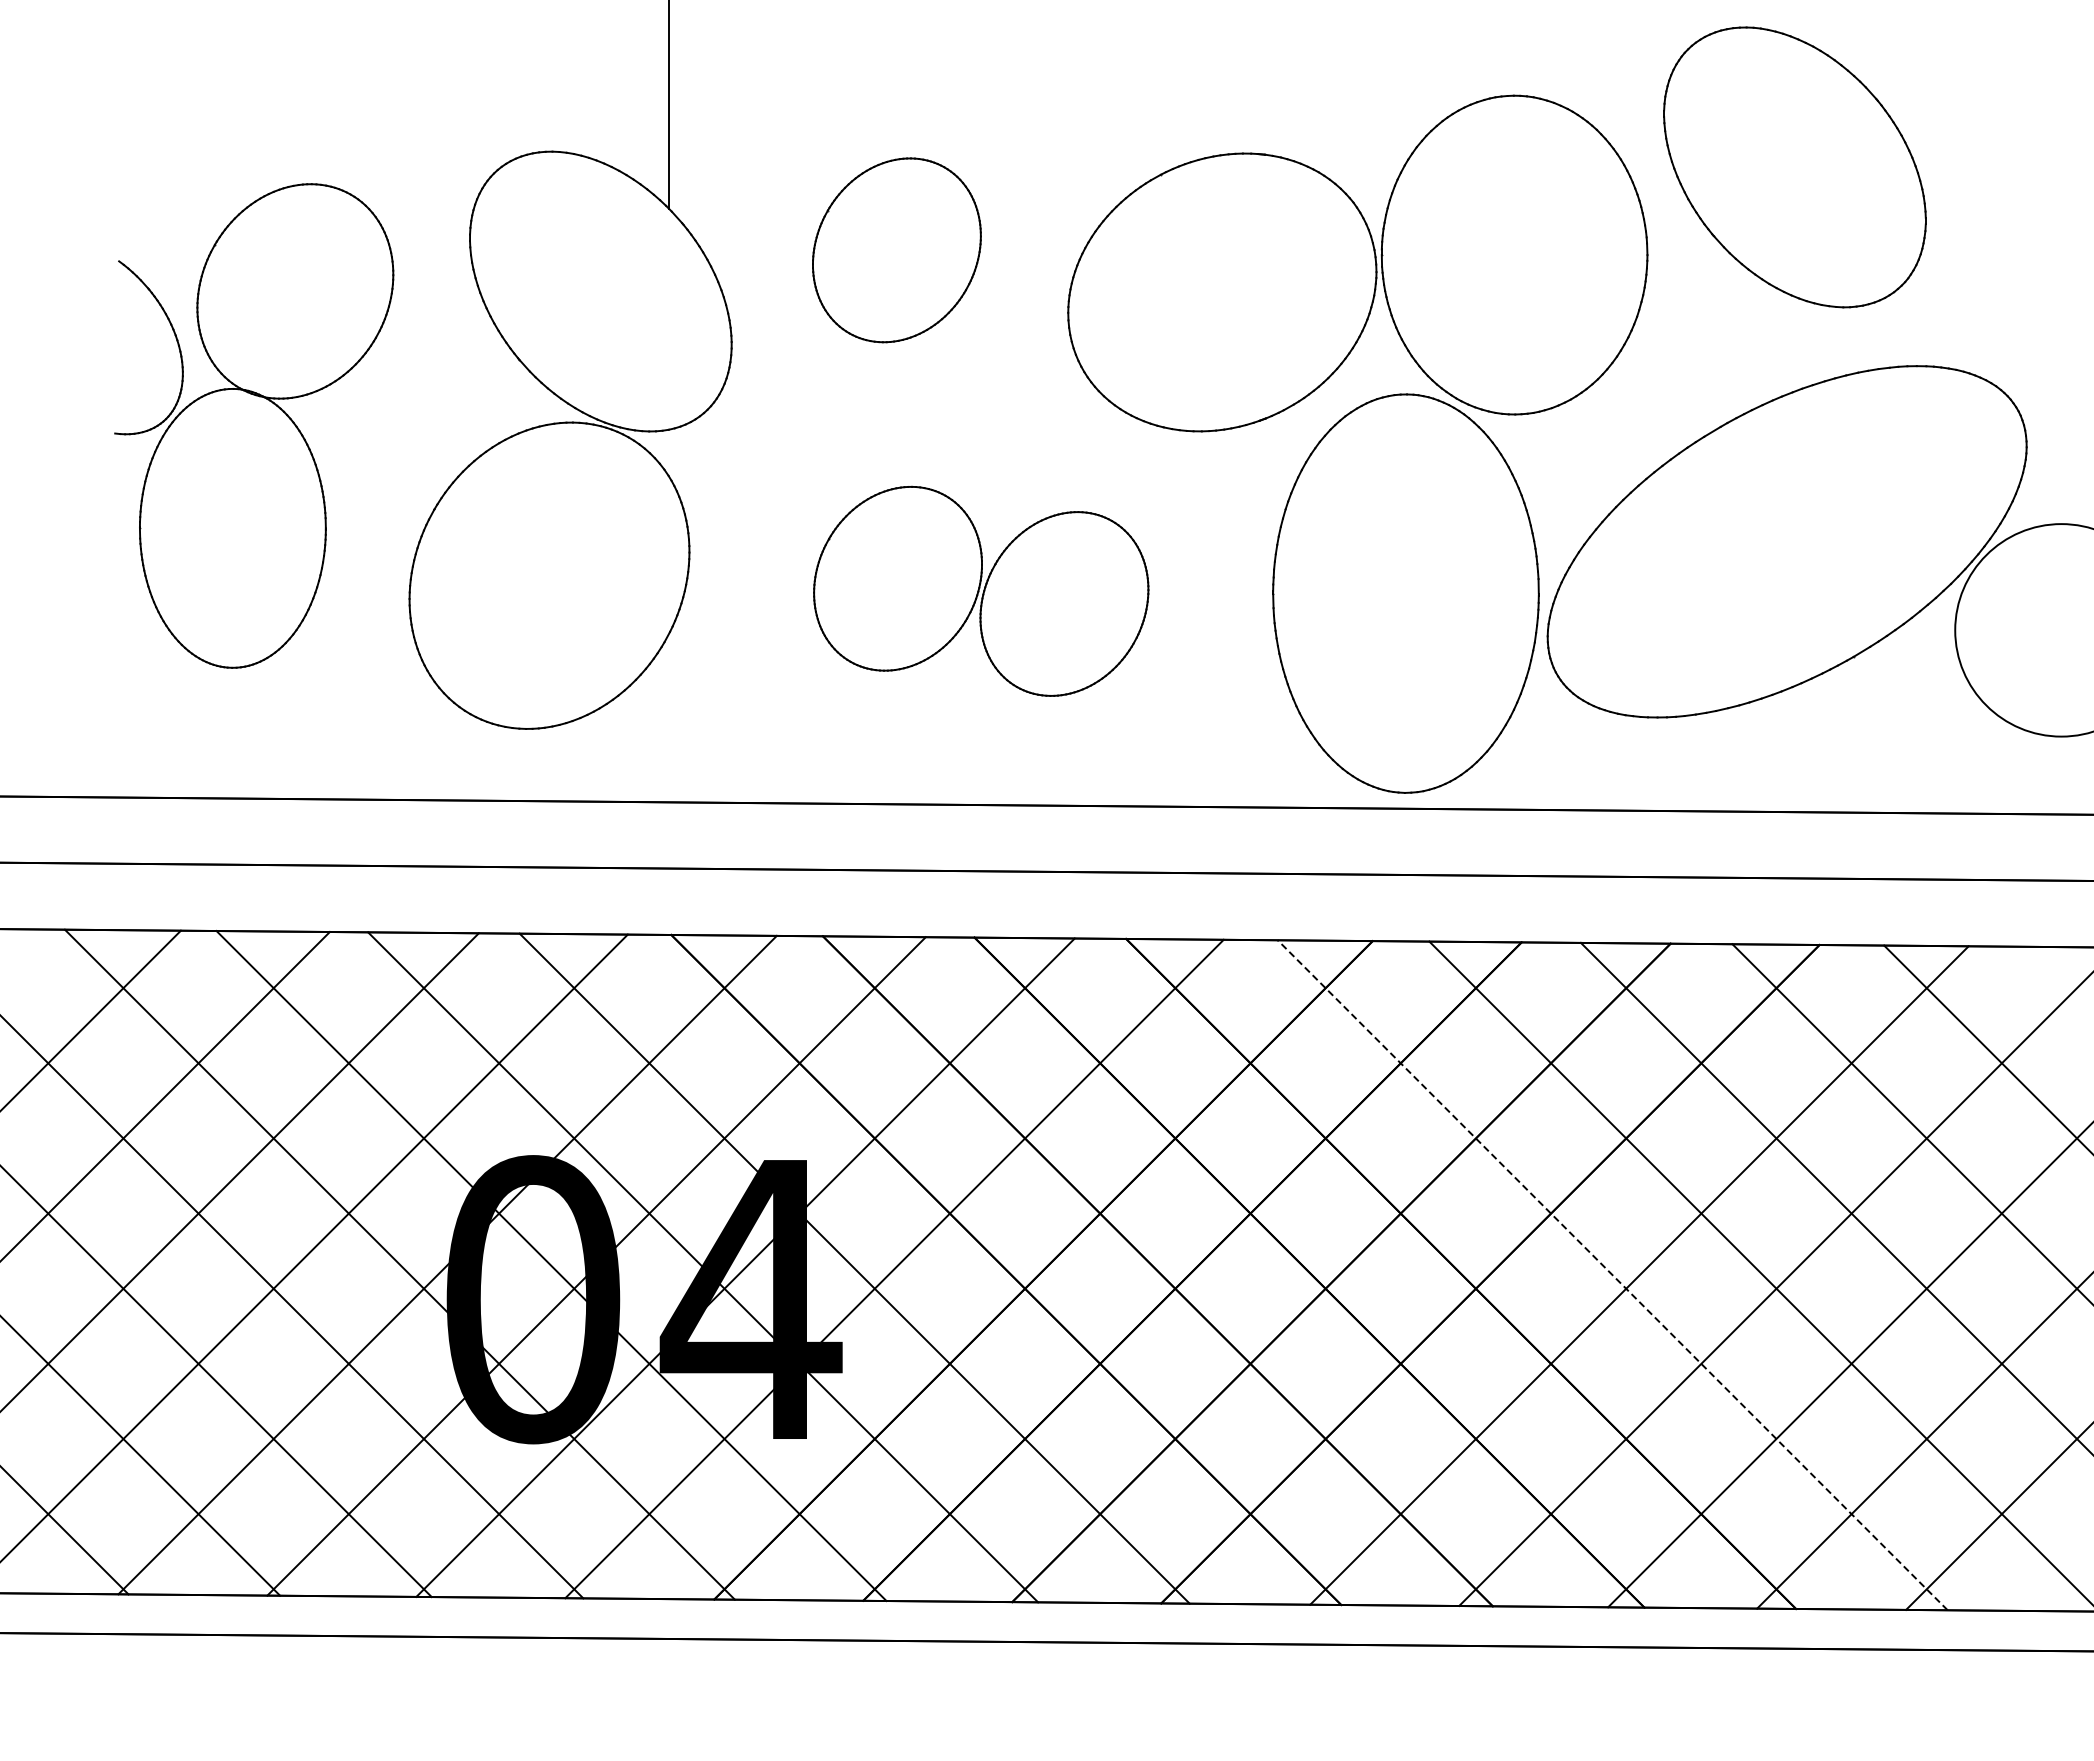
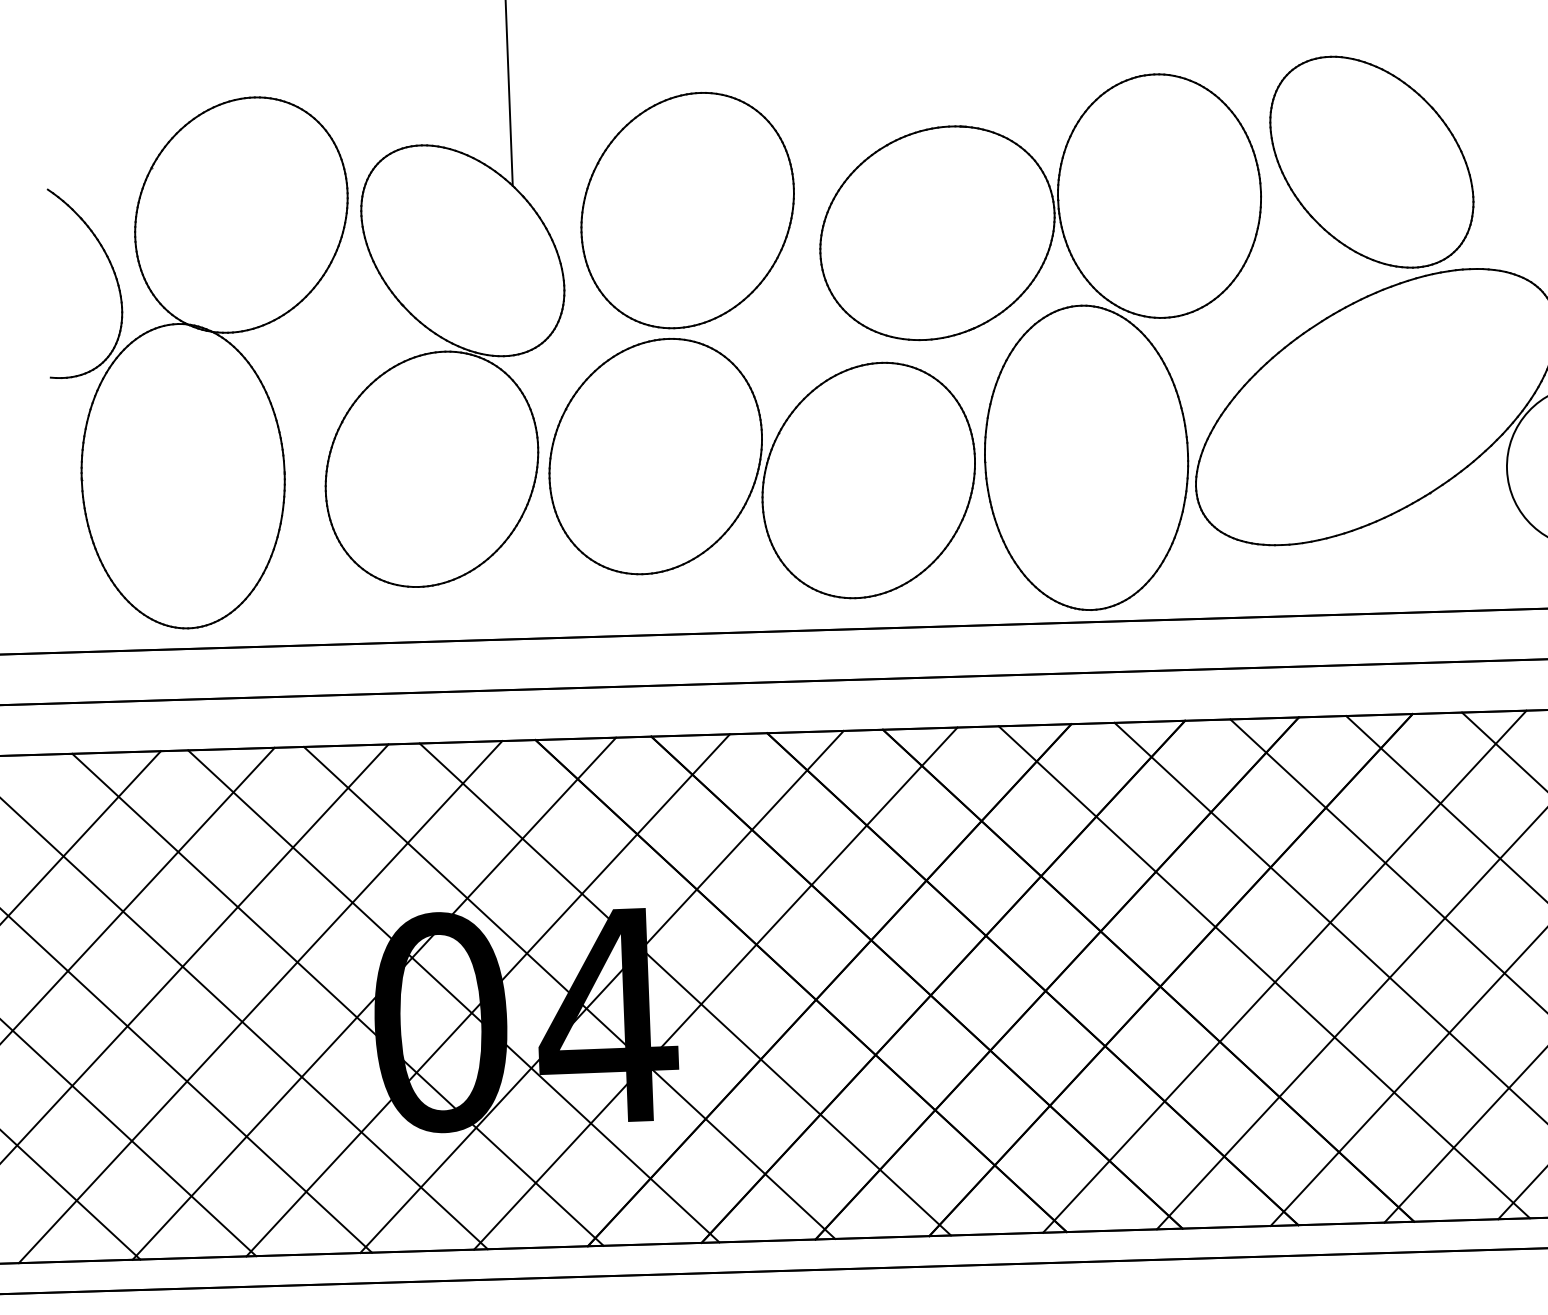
part: (1794, 167) -> (1371, 162), moved
part: (896, 250) -> (687, 210), size x1.67
part: (253, 425) -> (201, 363), size x1.43
part: (980, 591) -> (761, 468), size x1.67
line: (1612, 1275) -> (1264, 972), dashed -> solid

